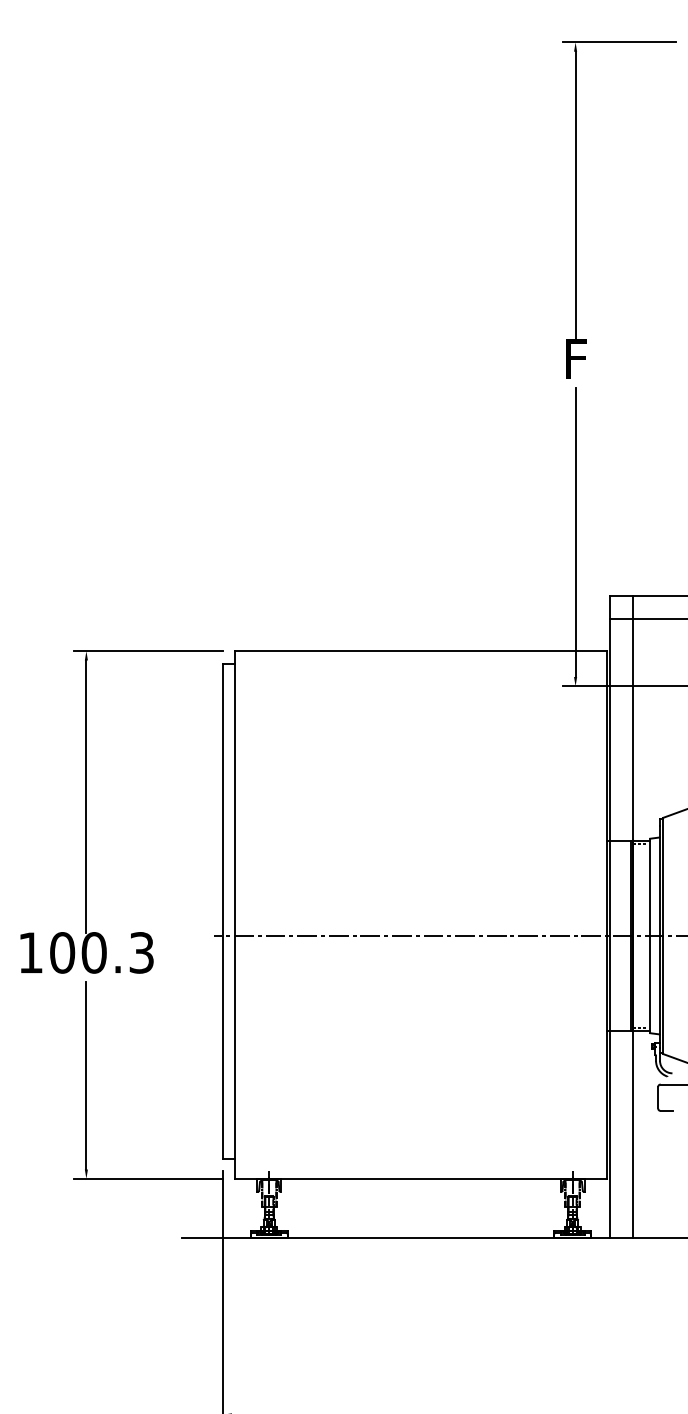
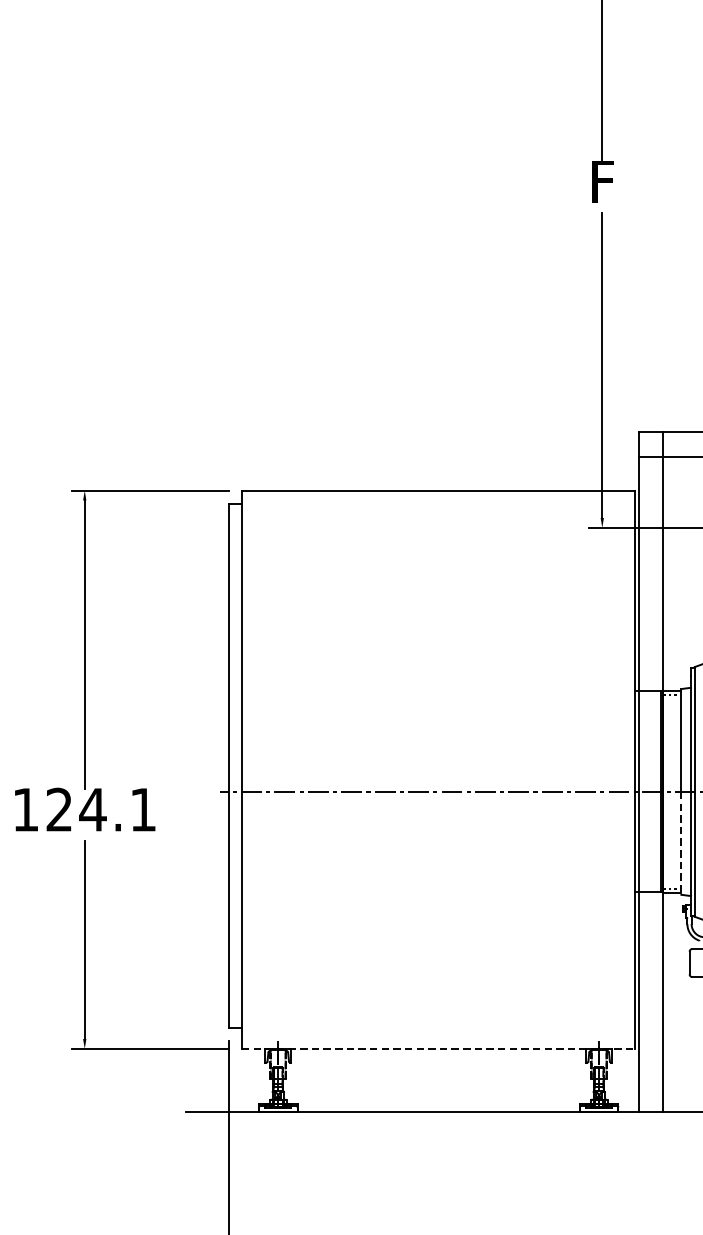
text: (101, 952) -> (100, 809), 100.3 -> 124.1
line: (650, 984) -> (681, 843), solid -> dashed
line: (420, 1178) -> (438, 1048), solid -> dashed

